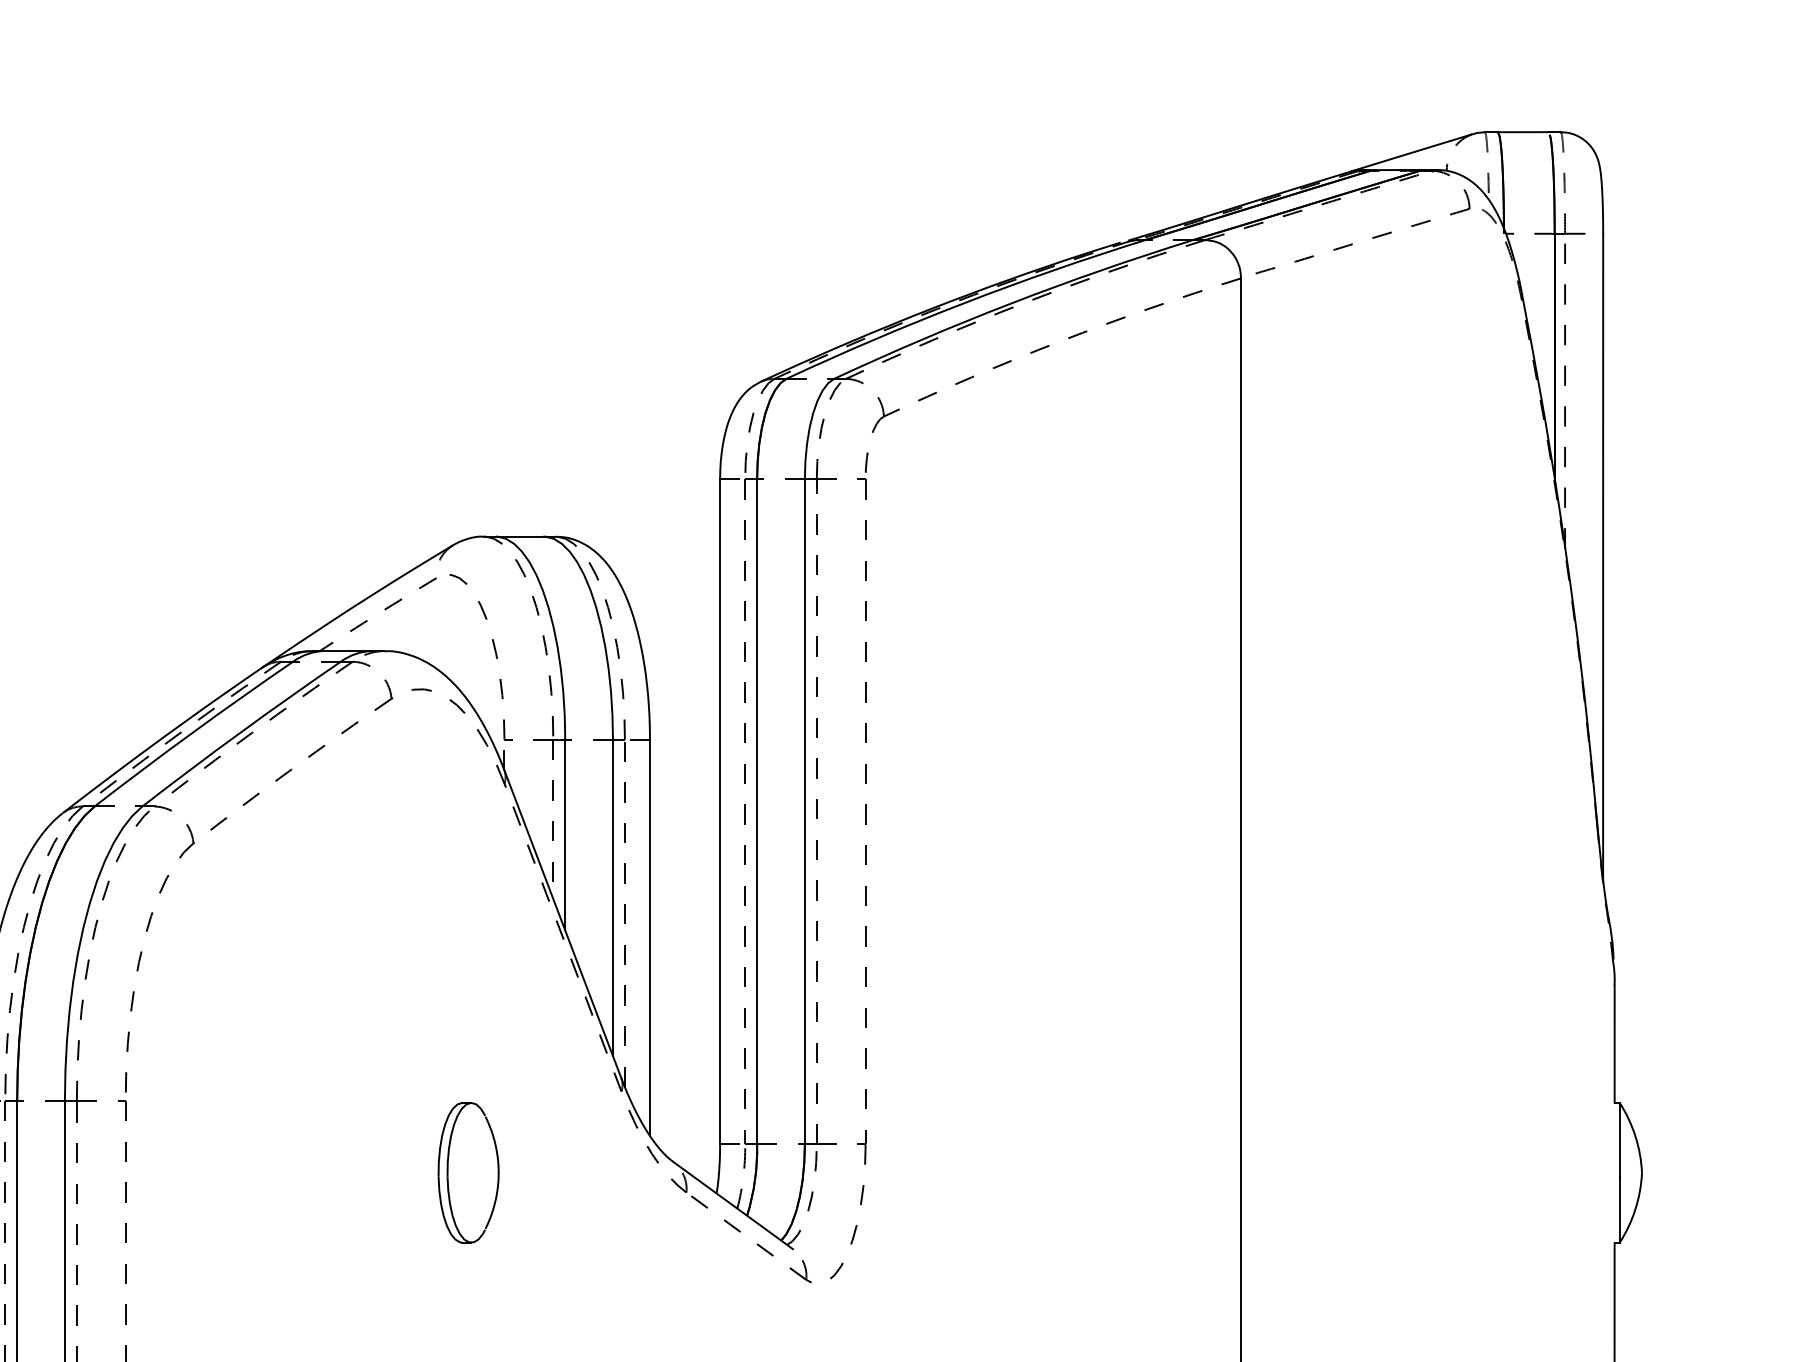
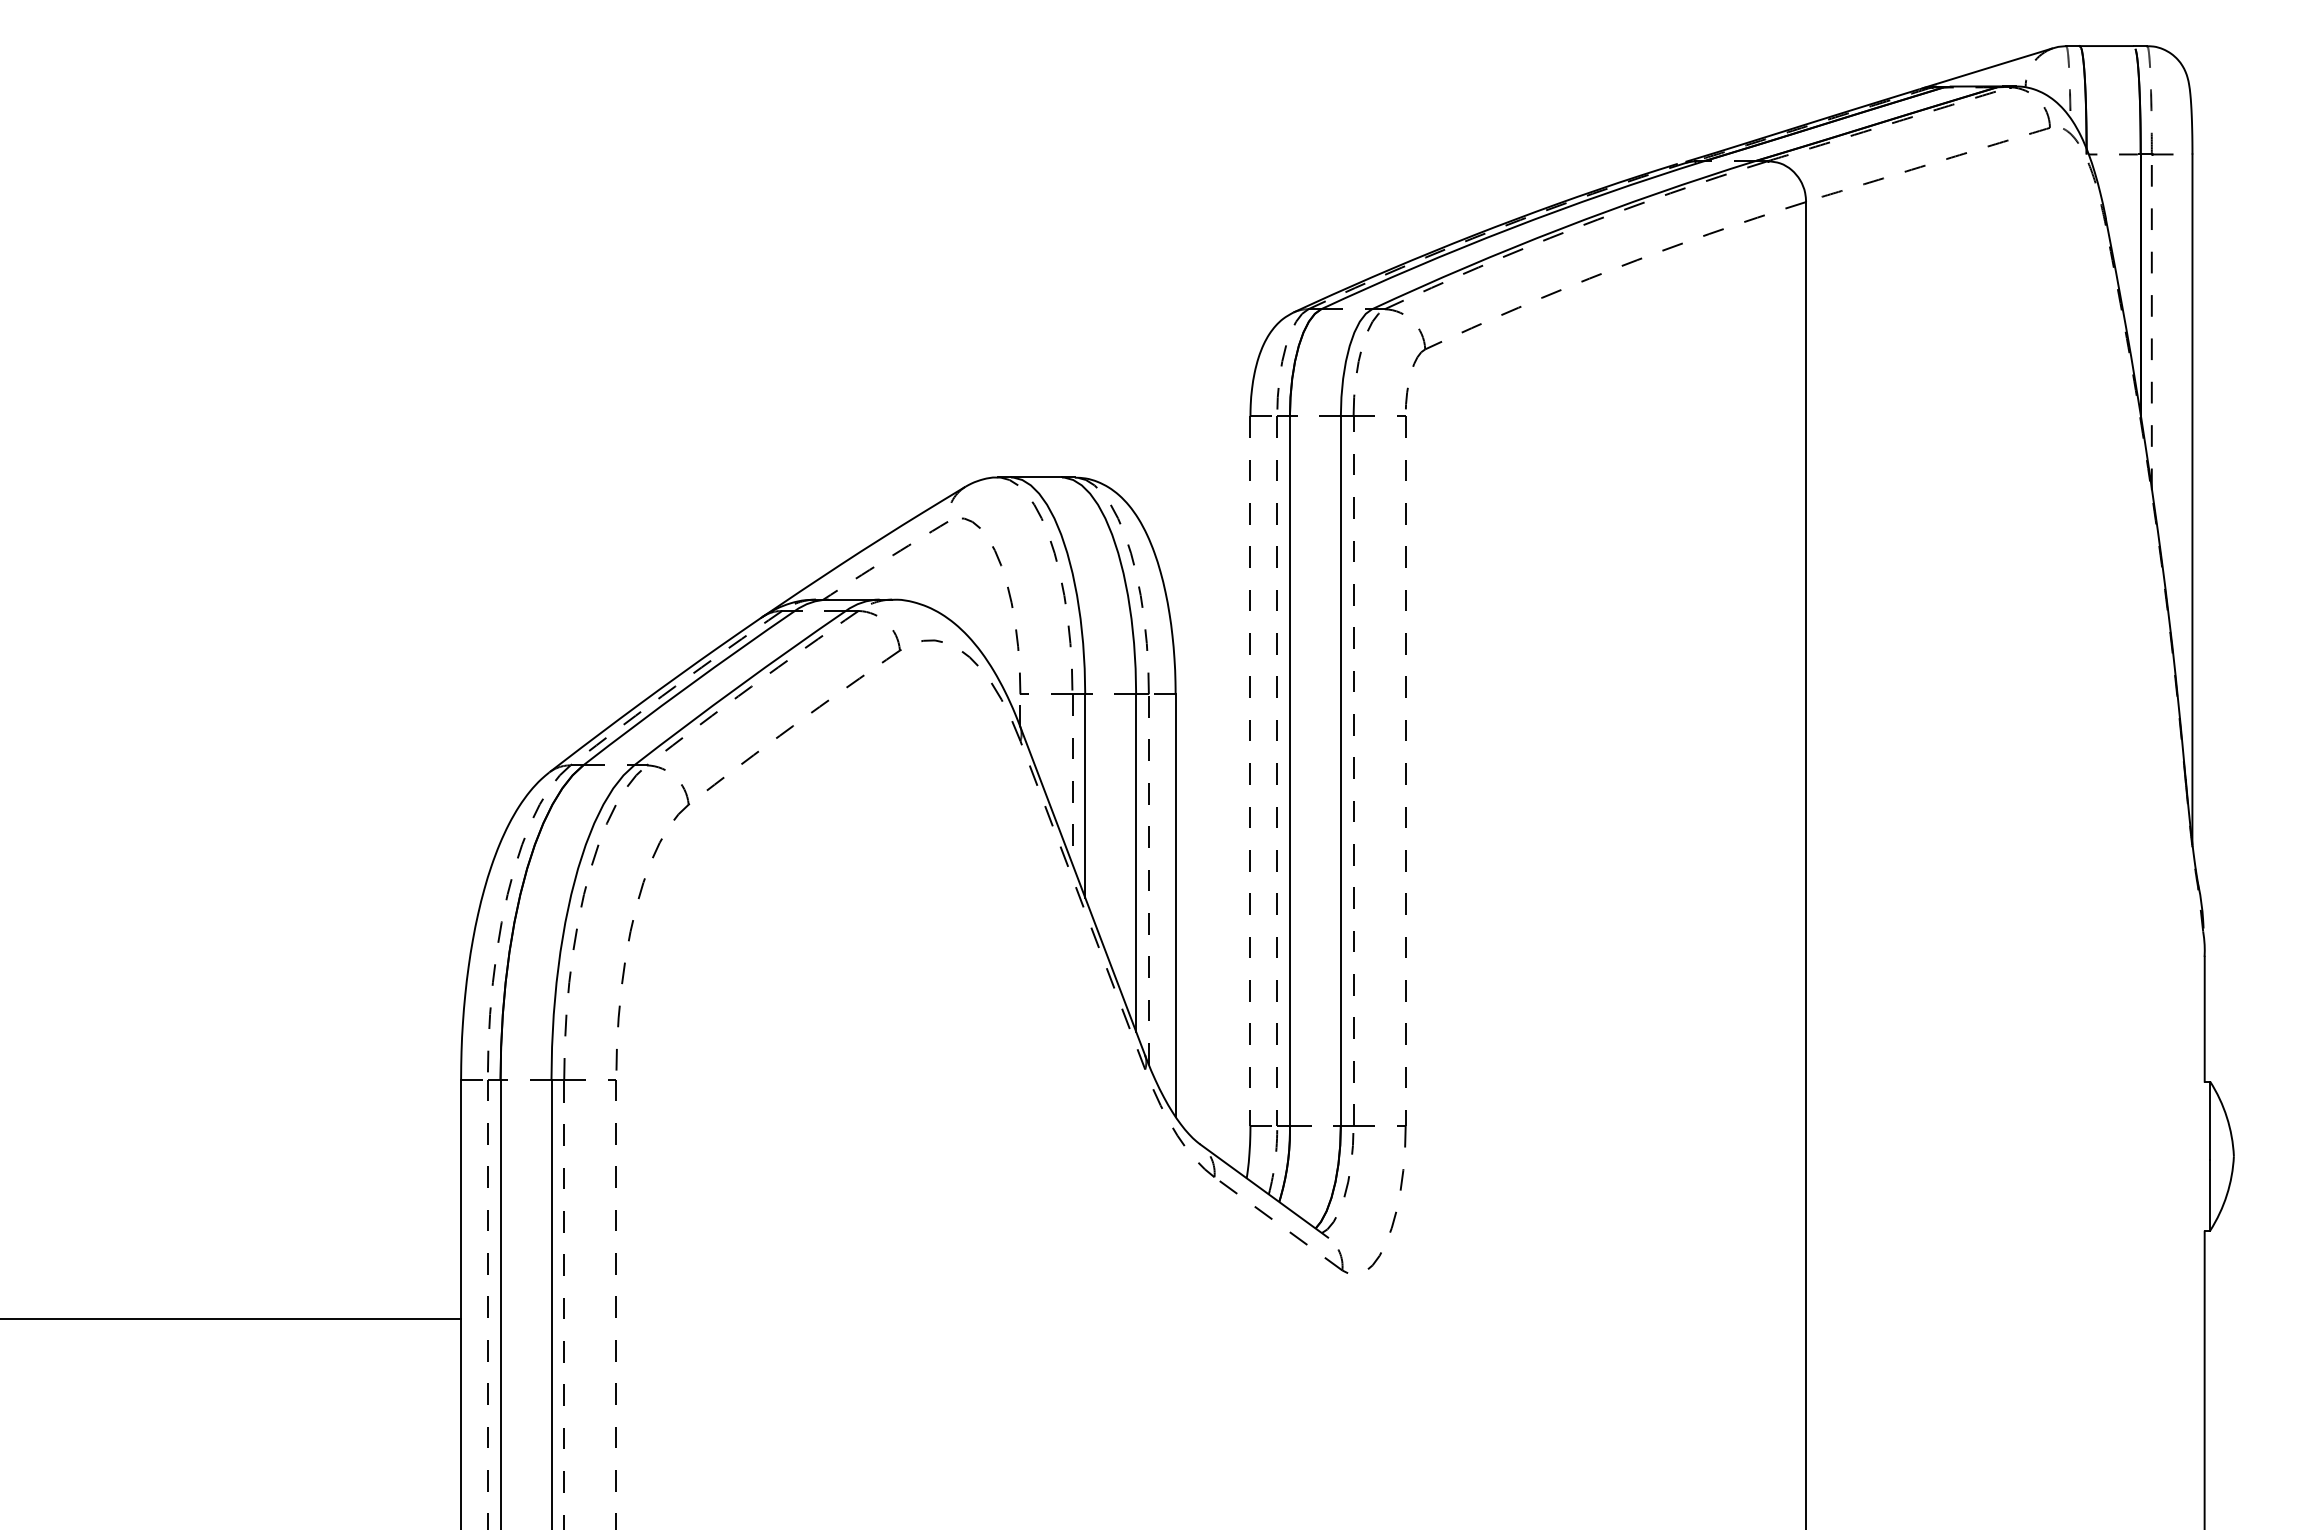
line: (720, 812) -> (1250, 771), solid -> dashed
part: (468, 1172) -> (982, 1155), removed

